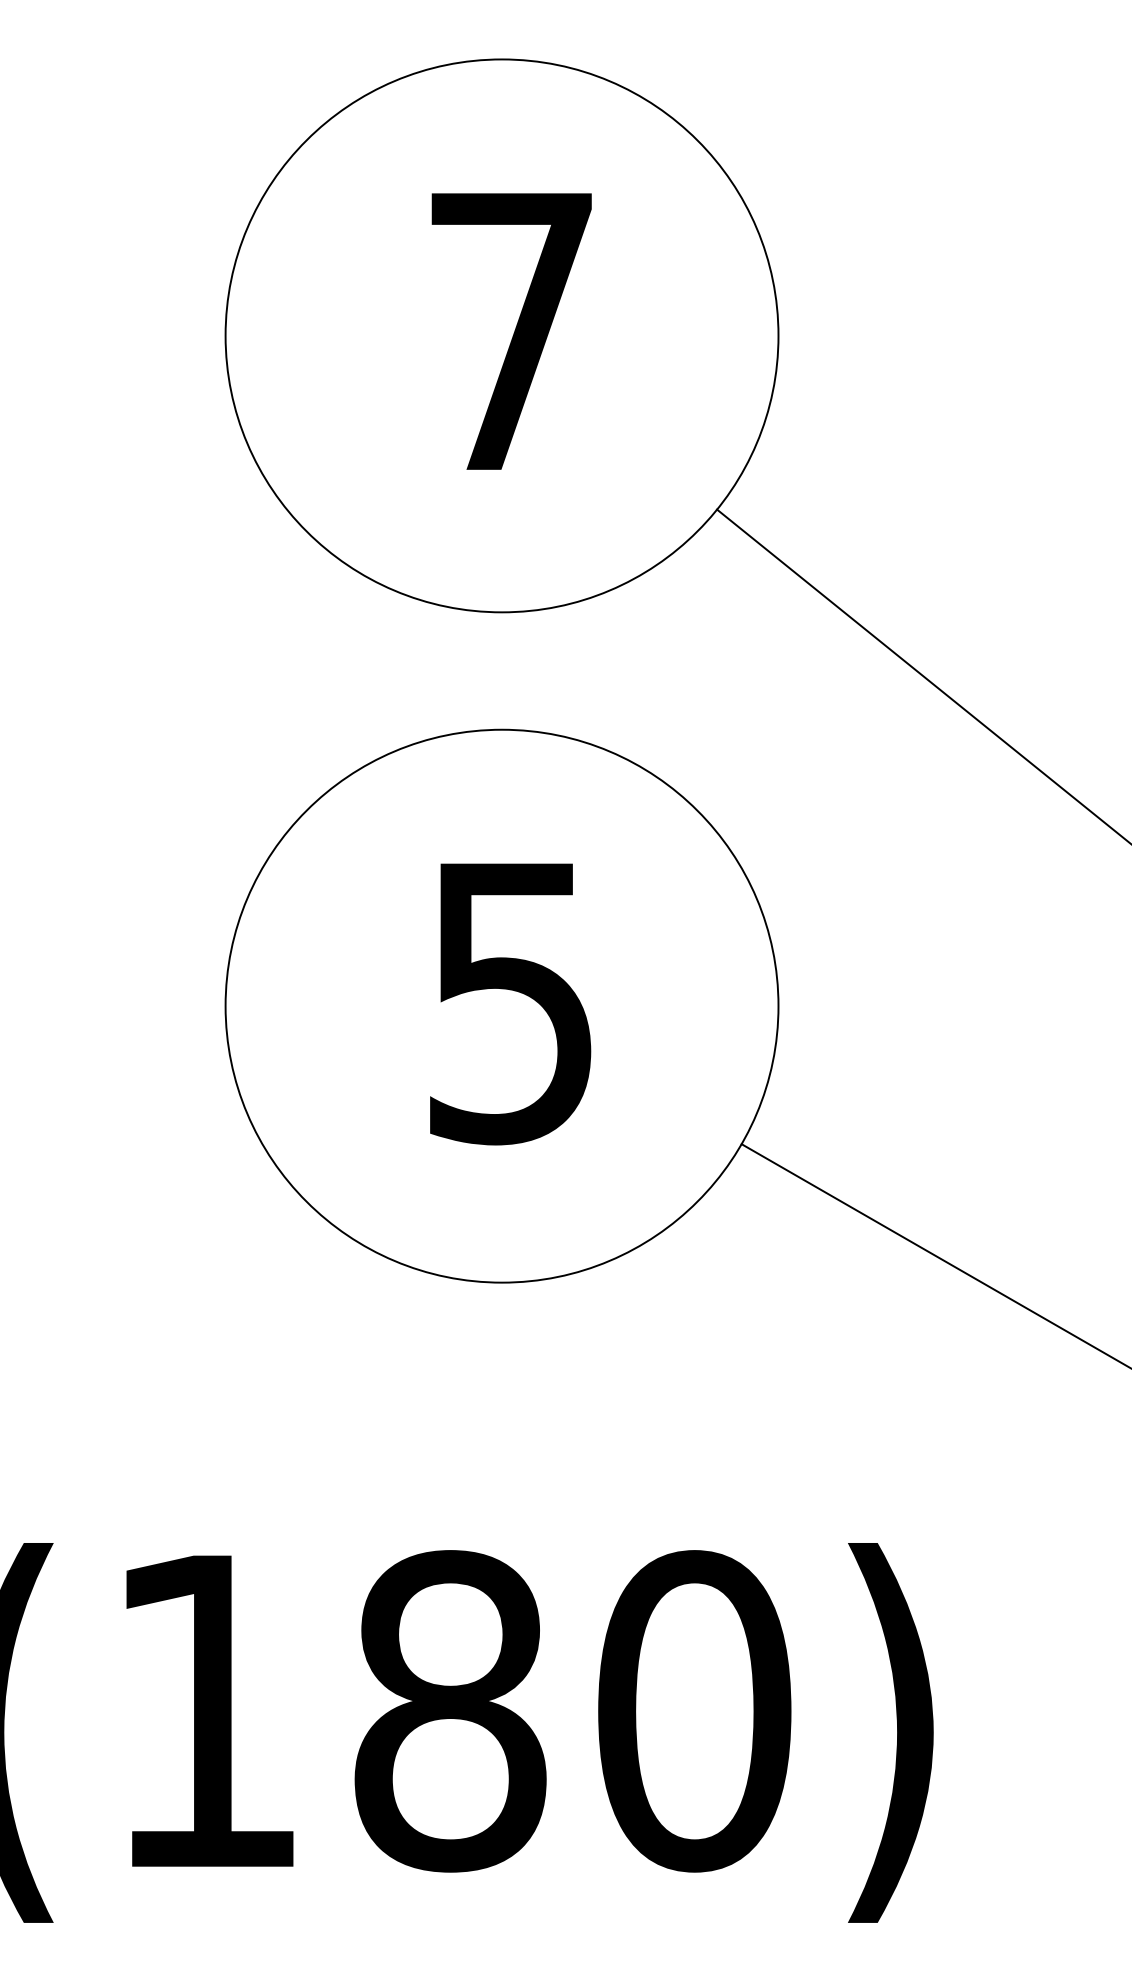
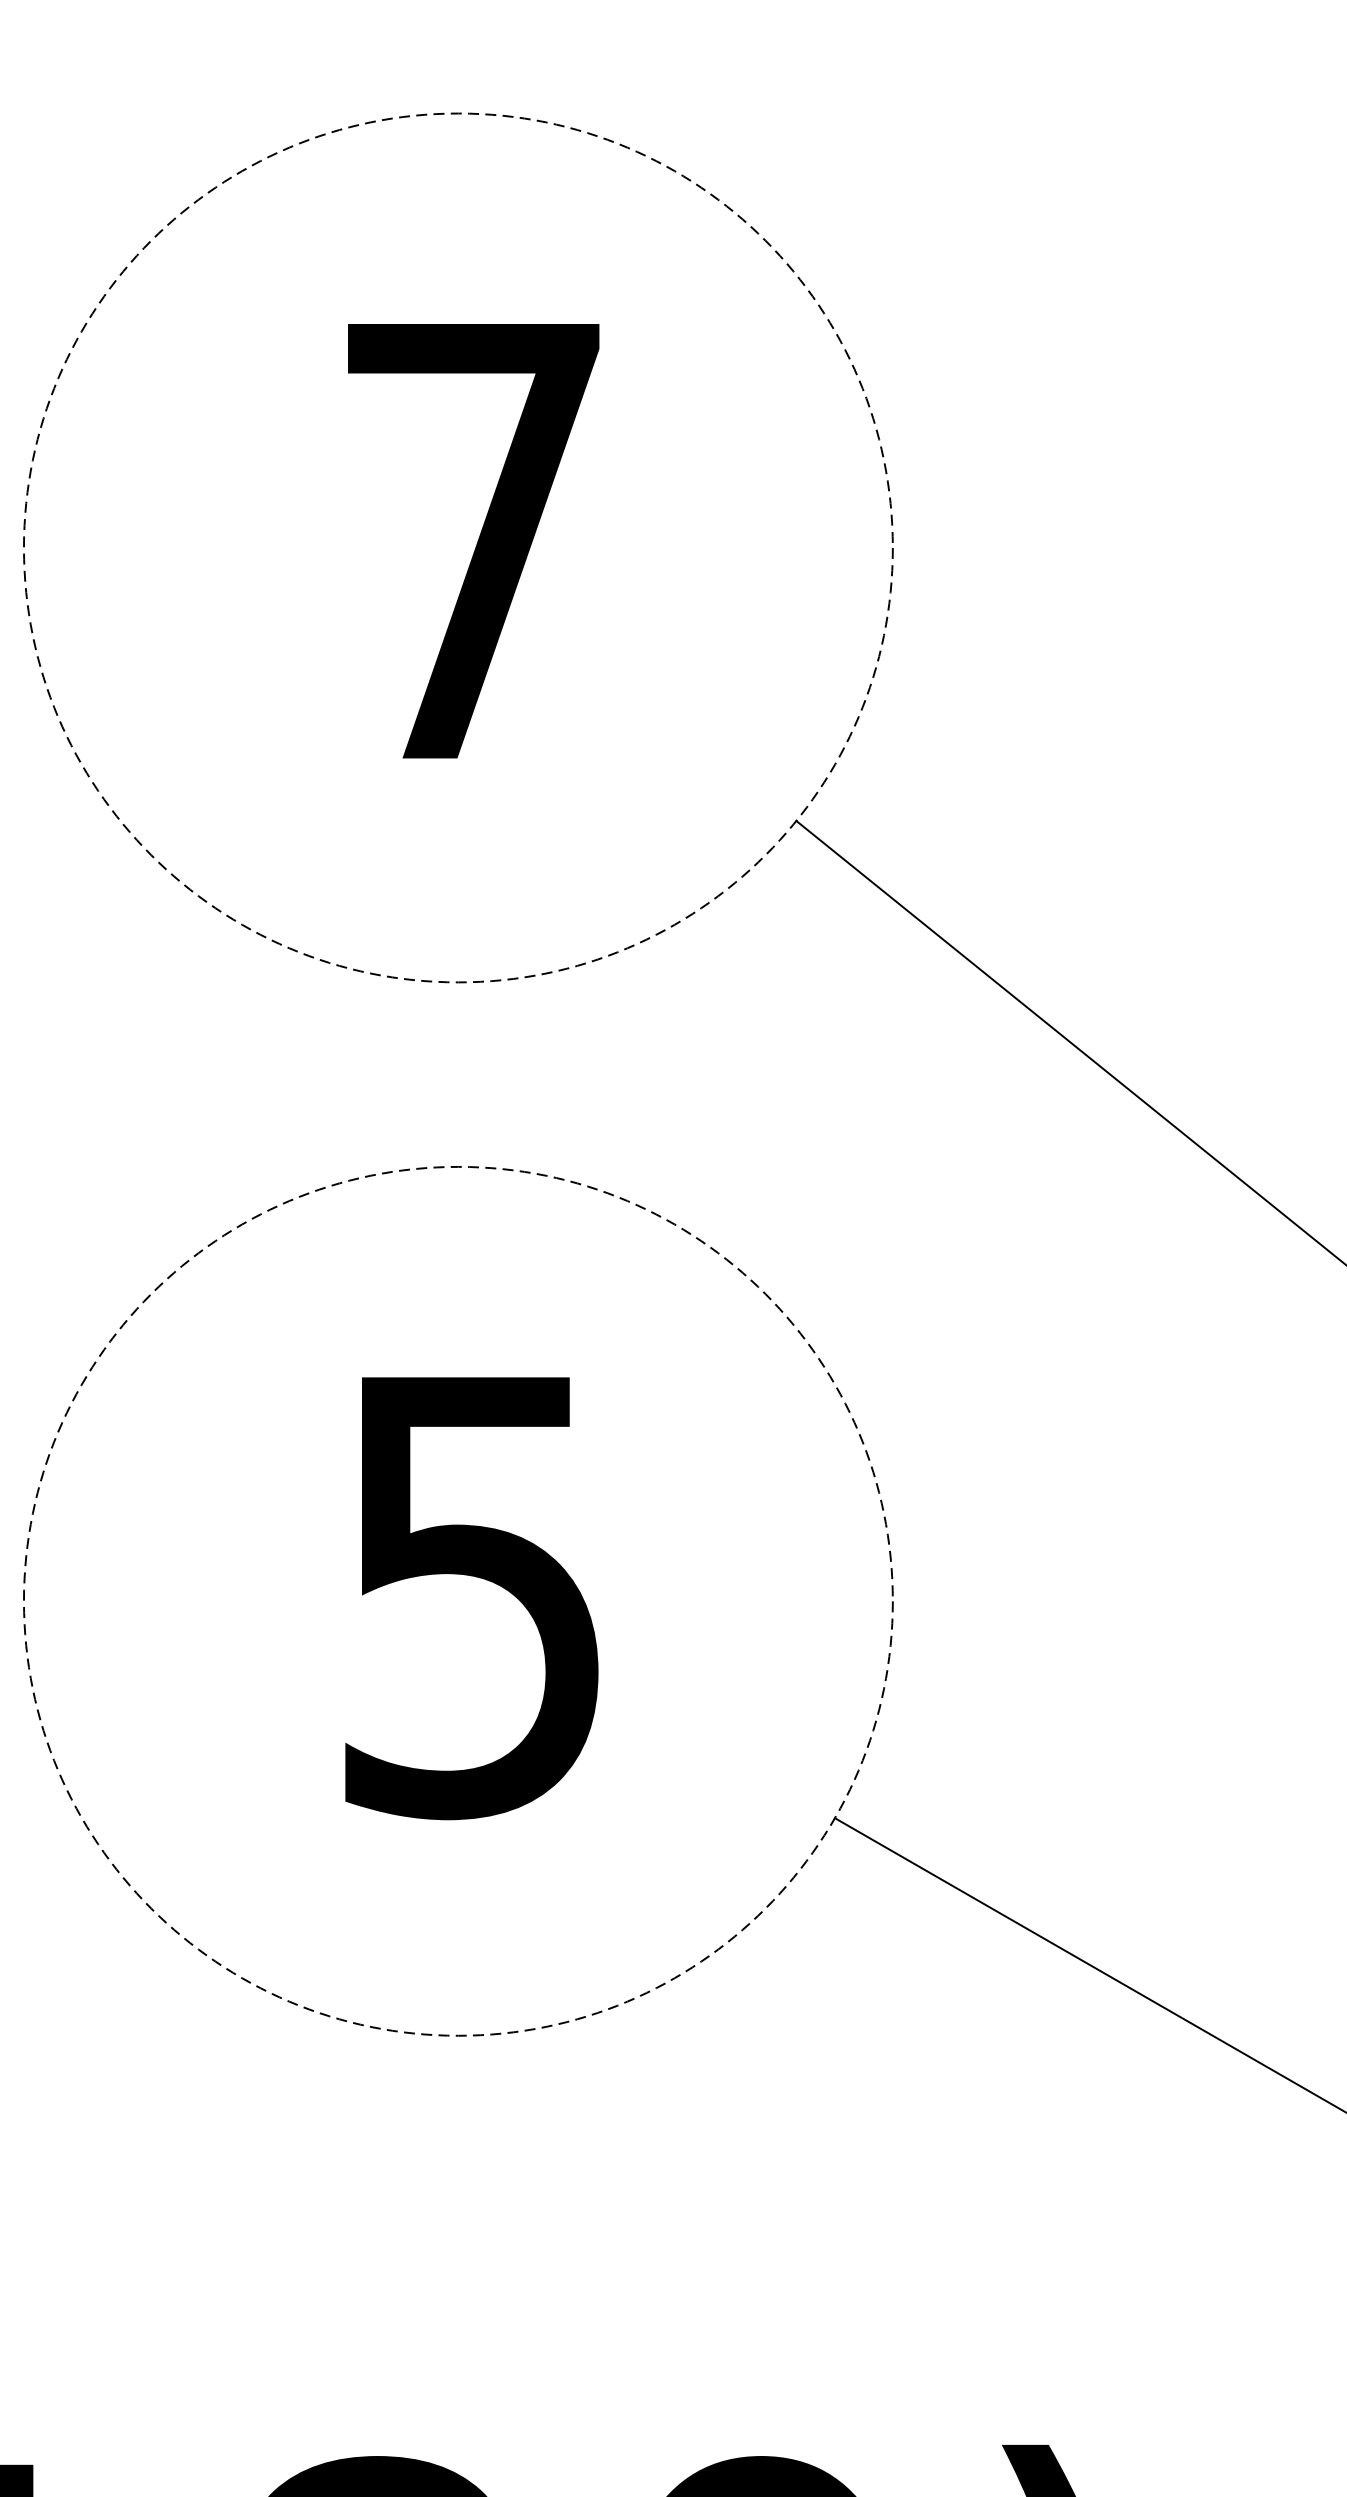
circle: (501, 335) -> (457, 547), solid -> dashed
circle: (501, 1005) -> (457, 1600), solid -> dashed

